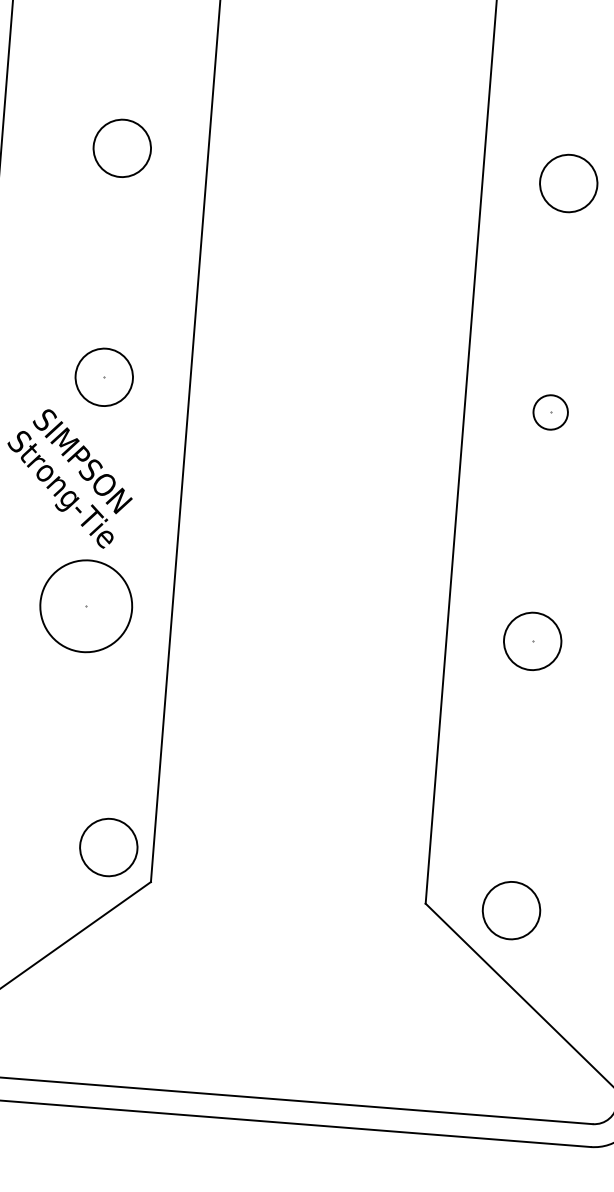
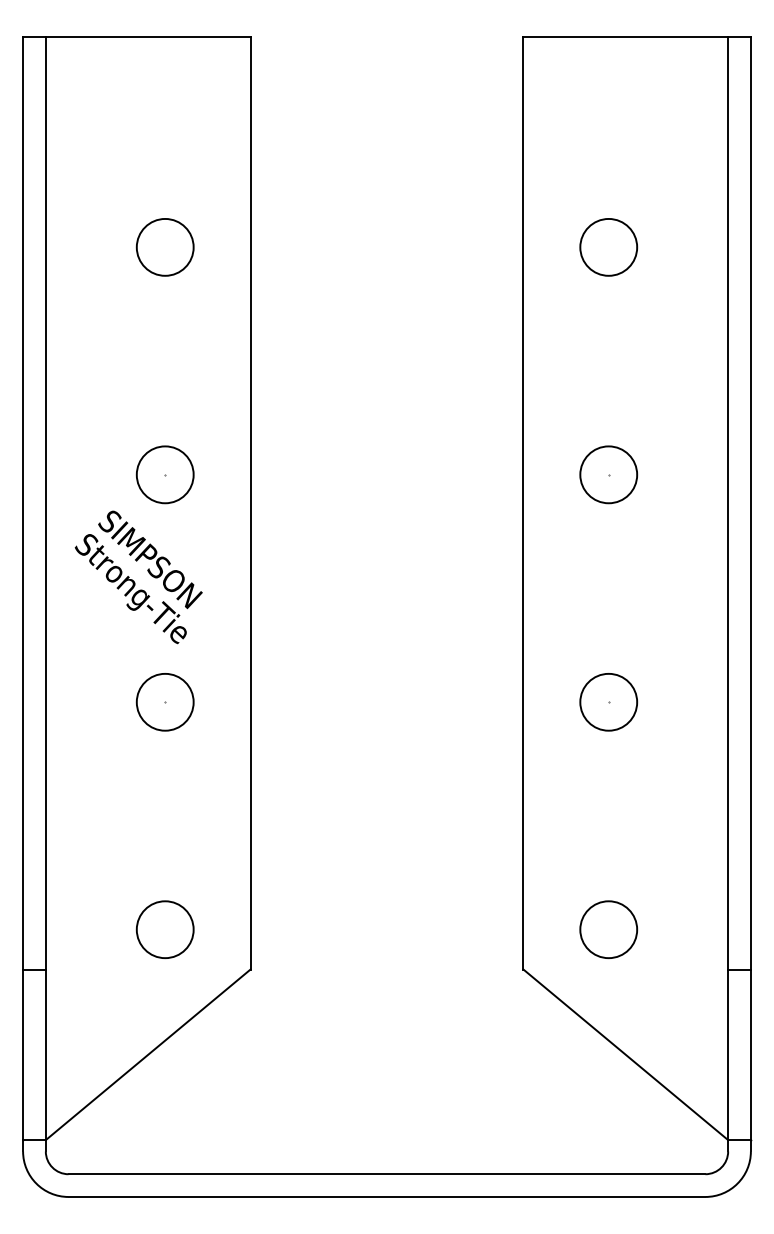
circle: (550, 412) -> (608, 474), size x1.67
circle: (85, 605) -> (164, 701), size x0.62
circle: (108, 847) -> (164, 929), moved
circle: (511, 910) -> (608, 929), moved

